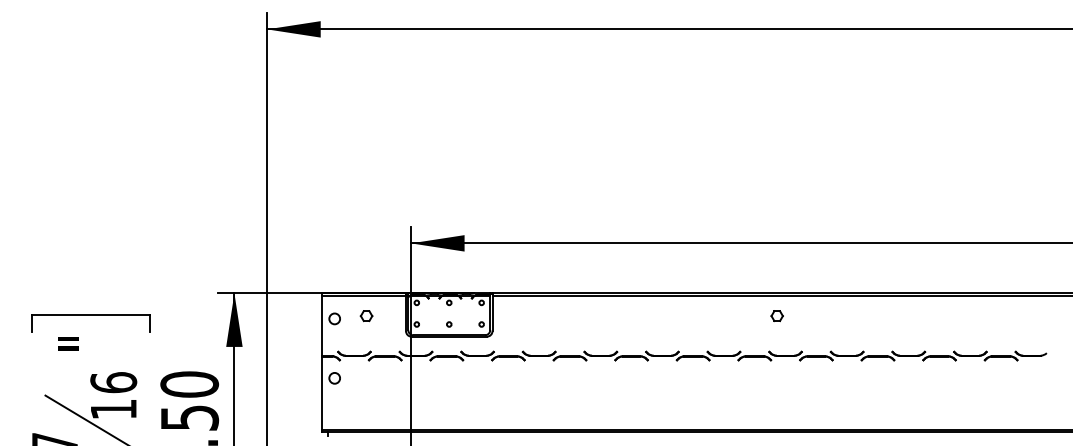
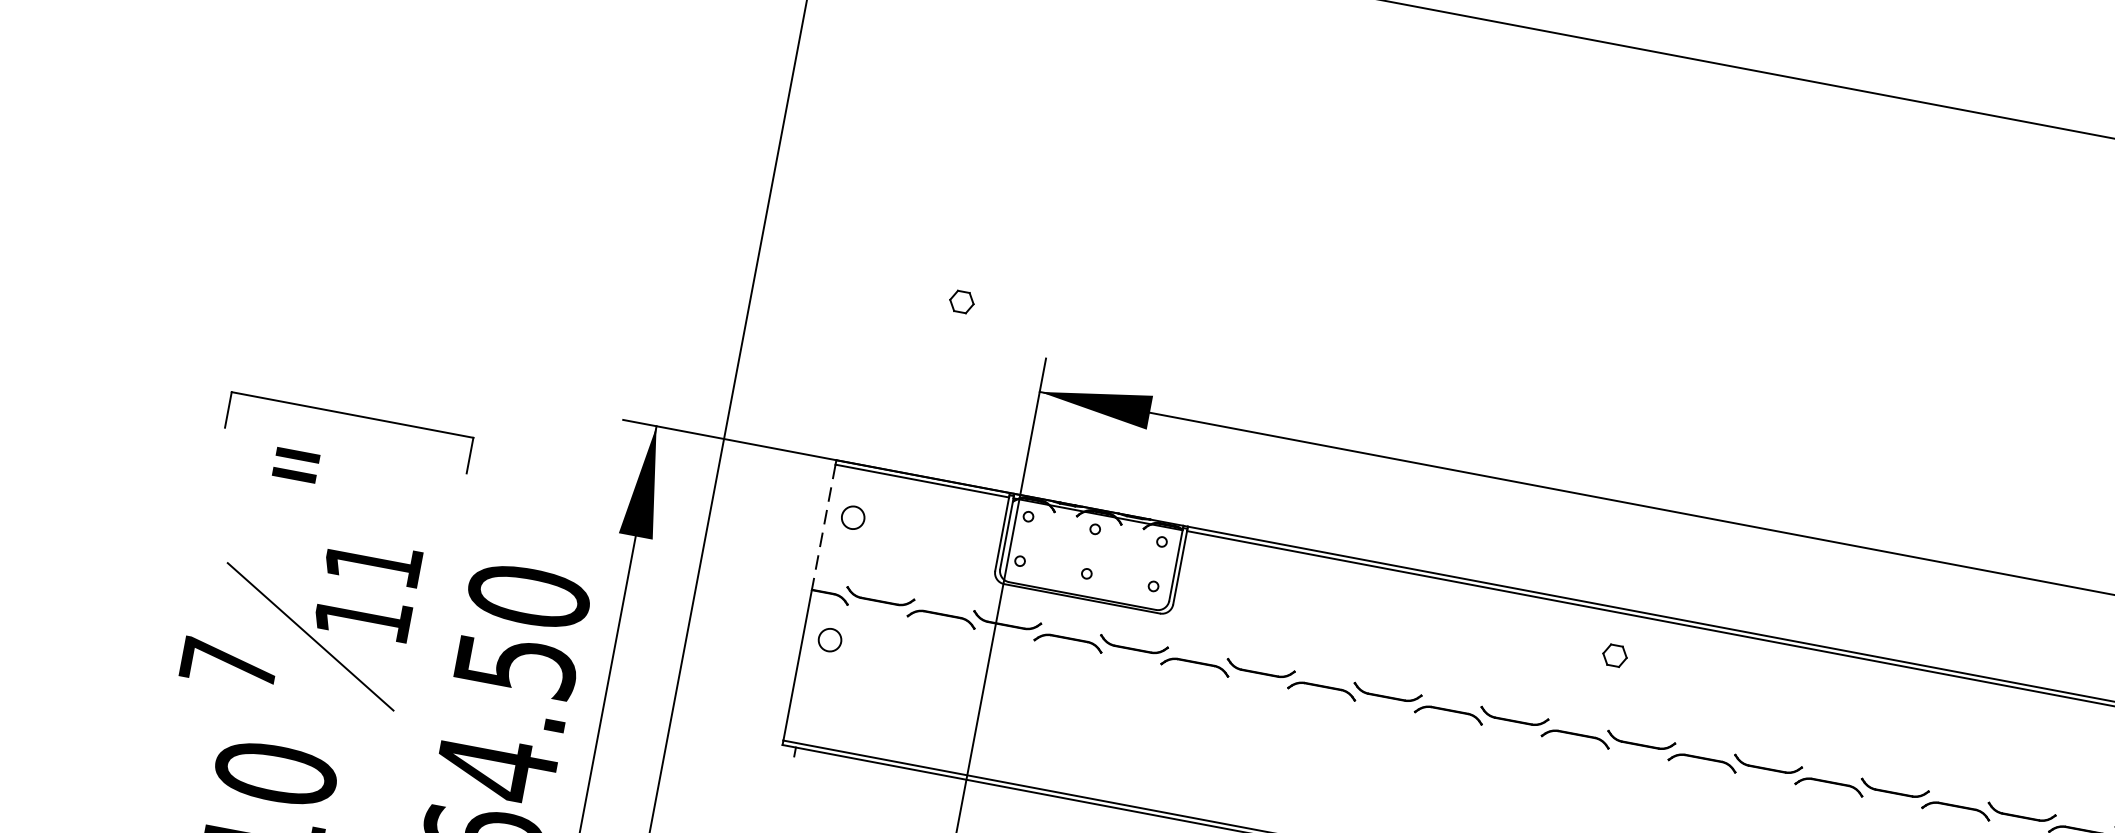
part: (366, 316) -> (961, 302), moved
part: (776, 316) -> (1613, 656), moved
line: (321, 326) -> (822, 528), solid -> dashed
text: (113, 382) -> (372, 562), 16 -> 11

